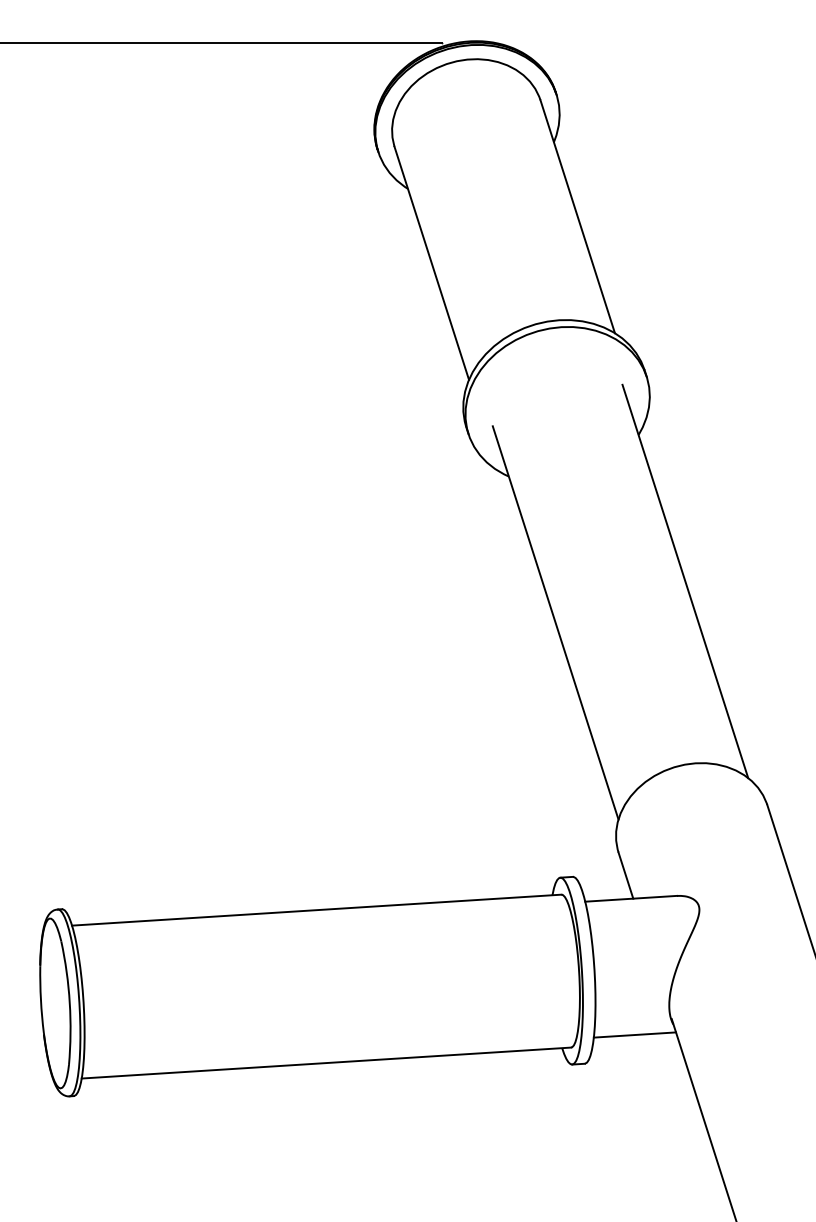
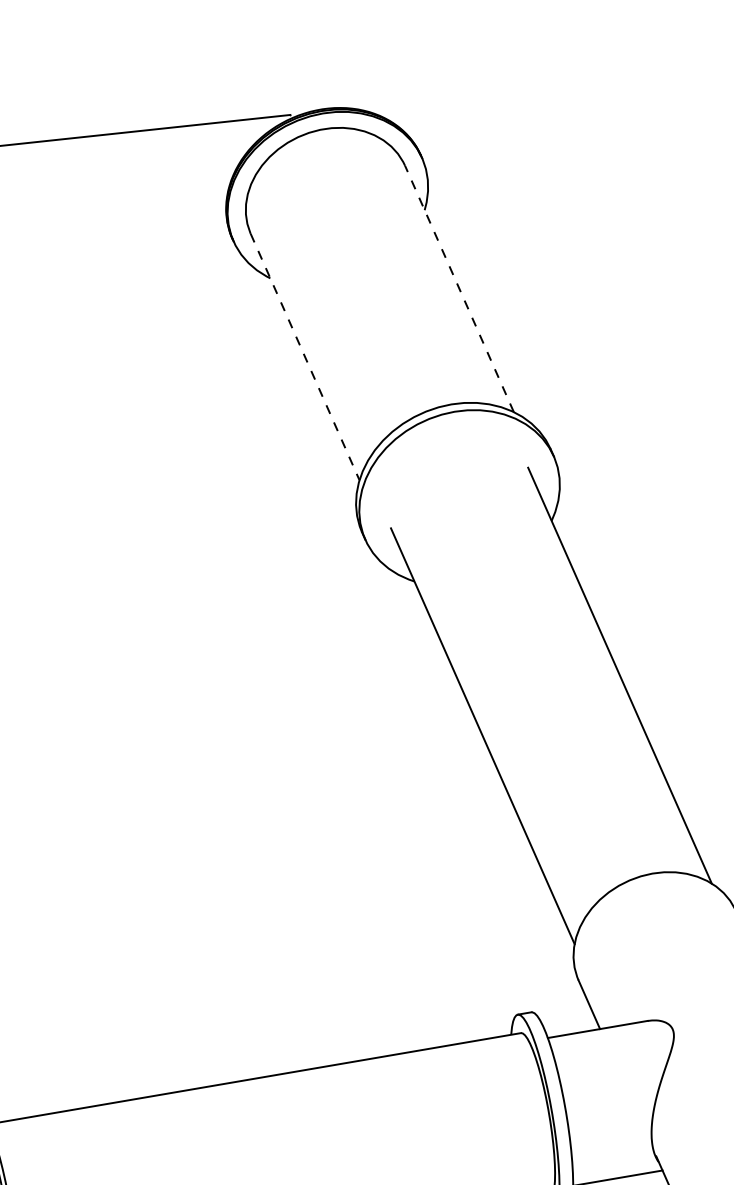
line: (577, 216) -> (459, 288), solid -> dashed
line: (431, 263) -> (304, 357), solid -> dashed

